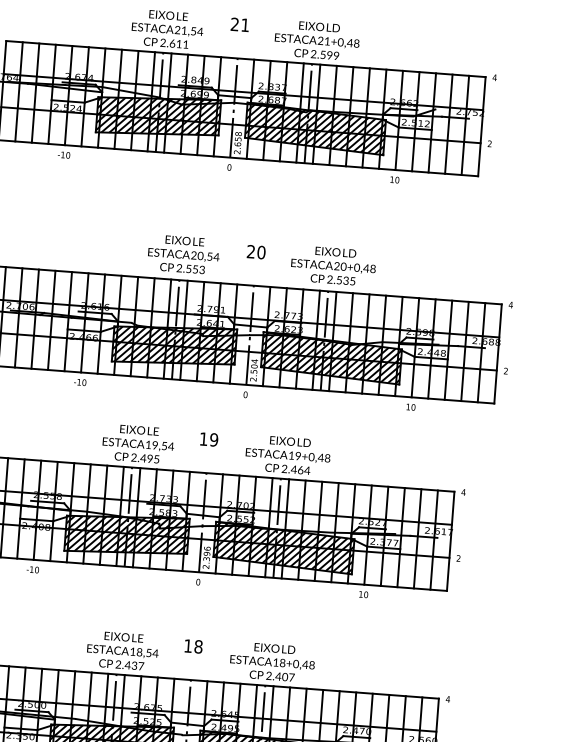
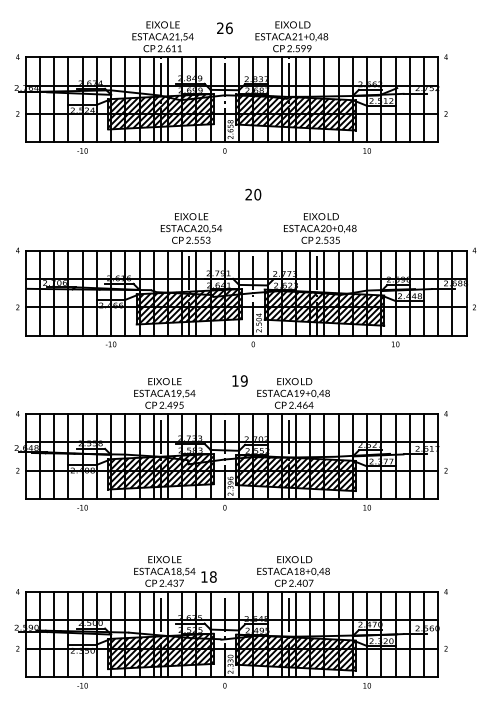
text: (244, 25) -> (228, 28), 21 -> 26
text: (256, 251) -> (253, 194), moved
text: (208, 438) -> (239, 380), moved
text: (193, 645) -> (208, 576), moved

